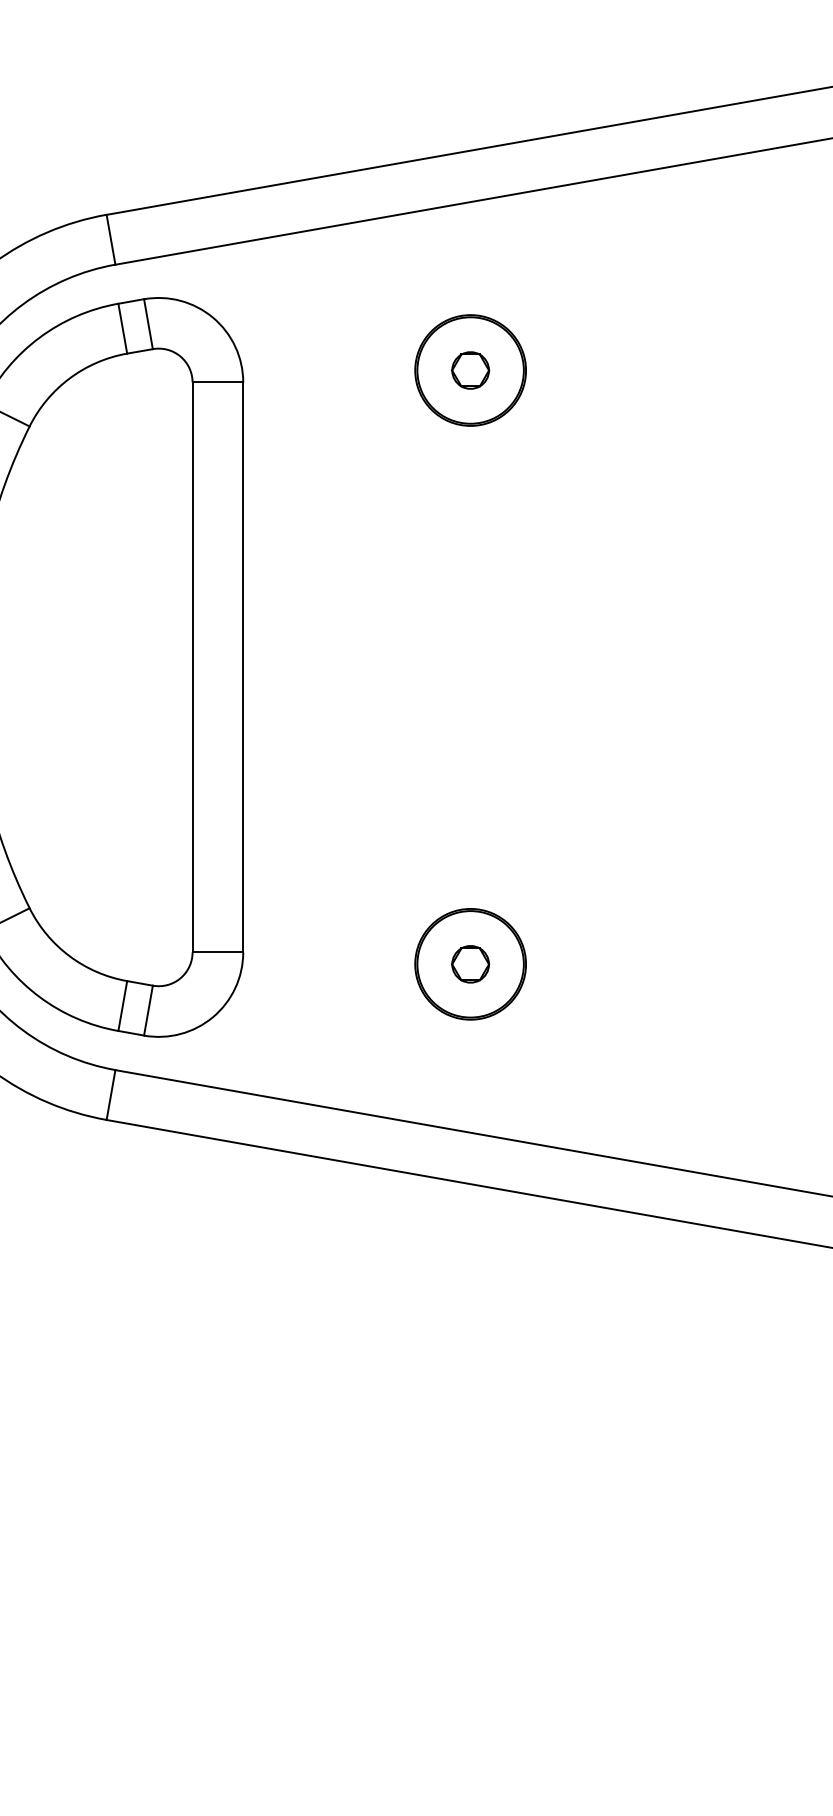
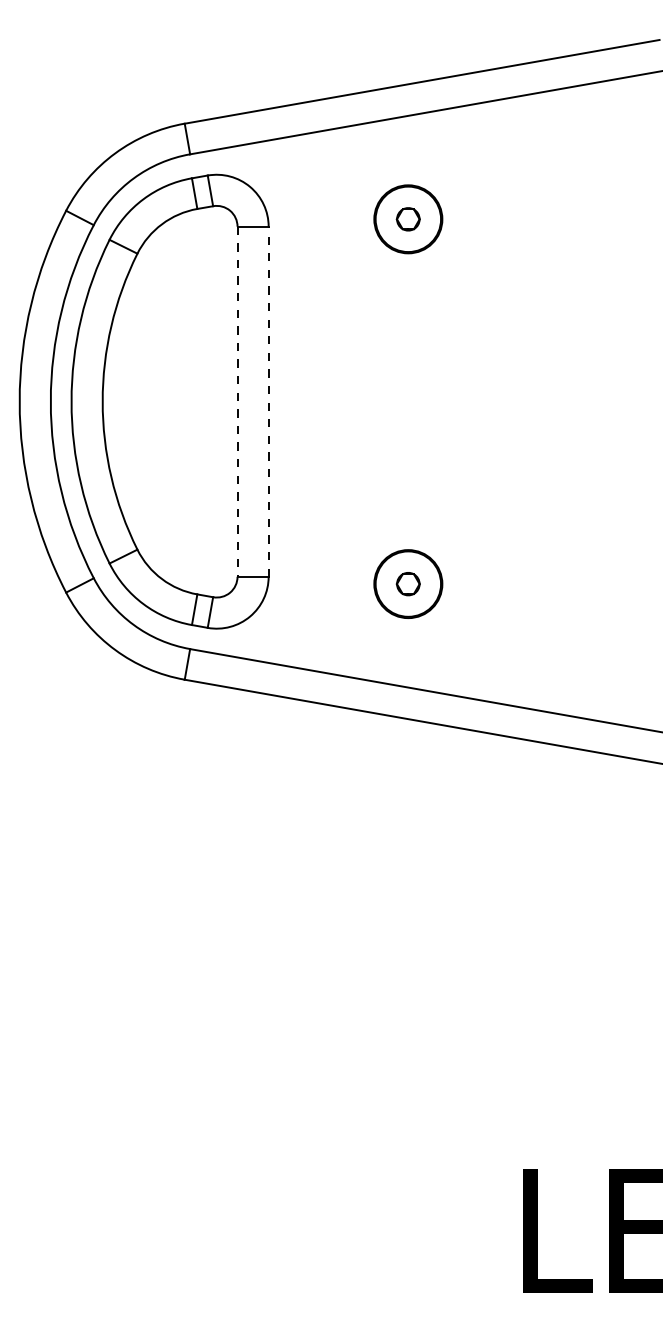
line: (242, 667) -> (268, 401), solid -> dashed
line: (192, 668) -> (237, 402), solid -> dashed

